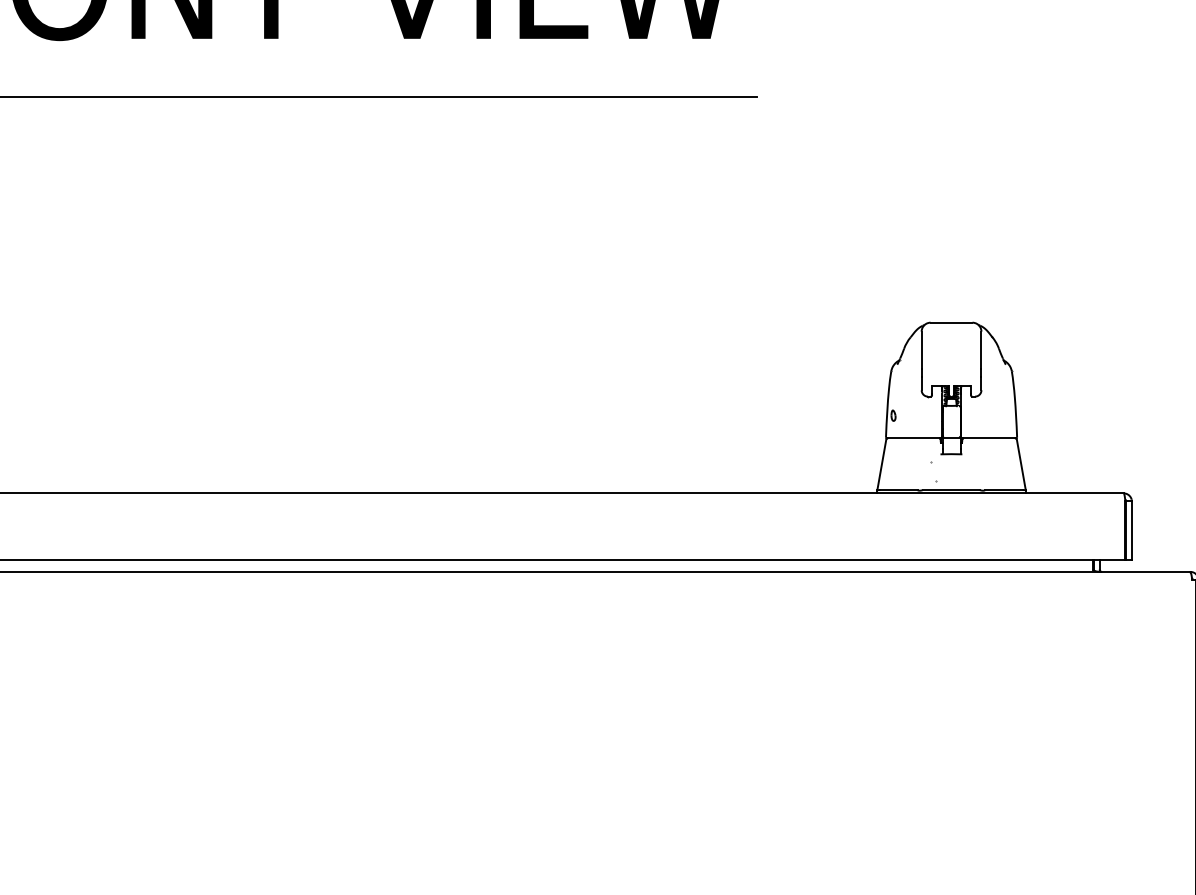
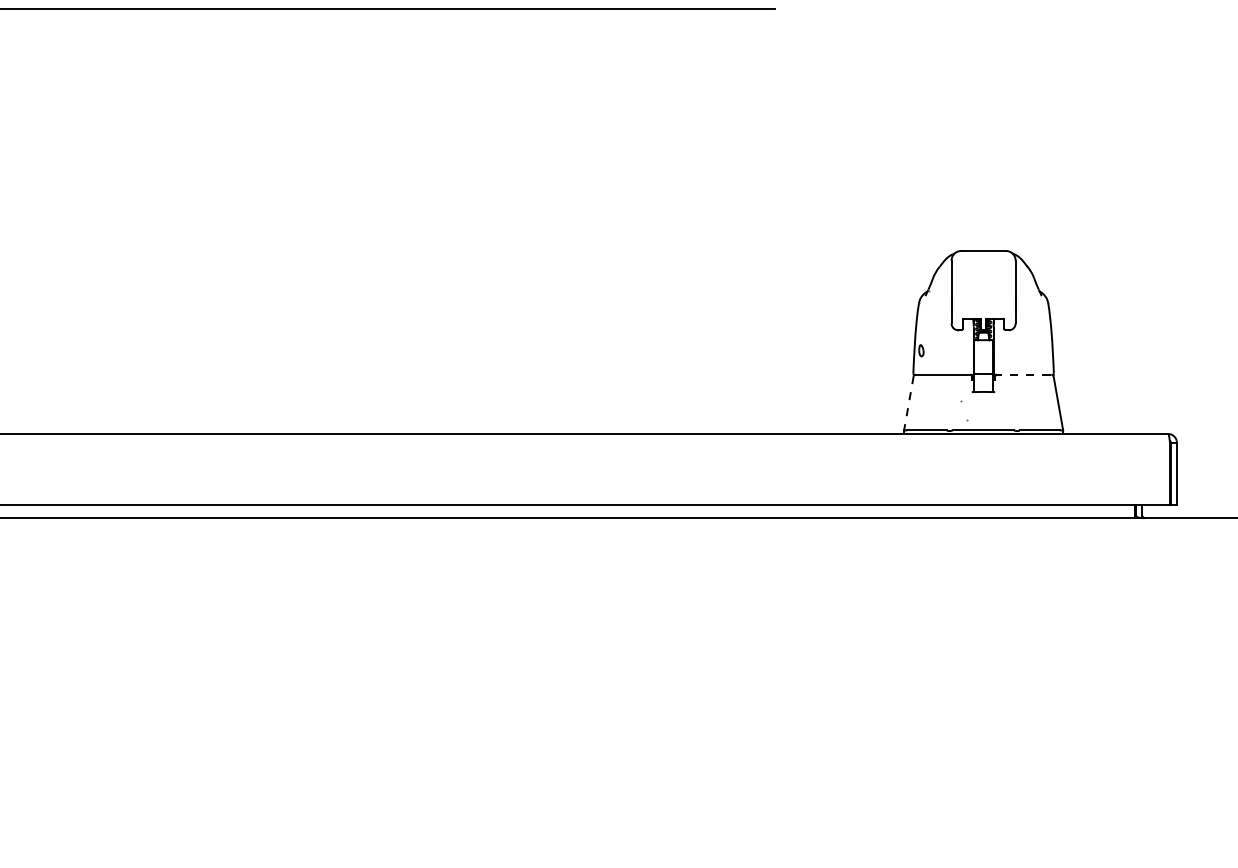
line: (988, 438) -> (1023, 375), solid -> dashed
line: (881, 464) -> (908, 403), solid -> dashed

